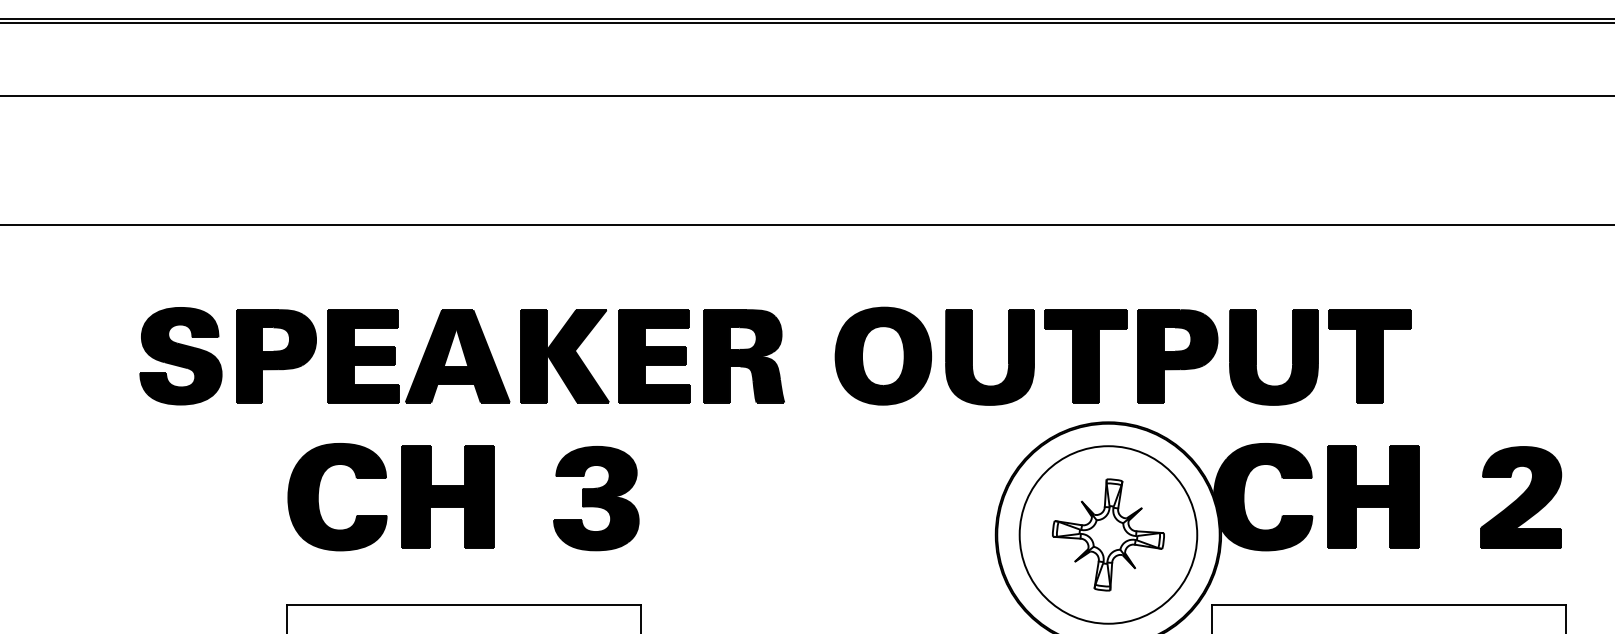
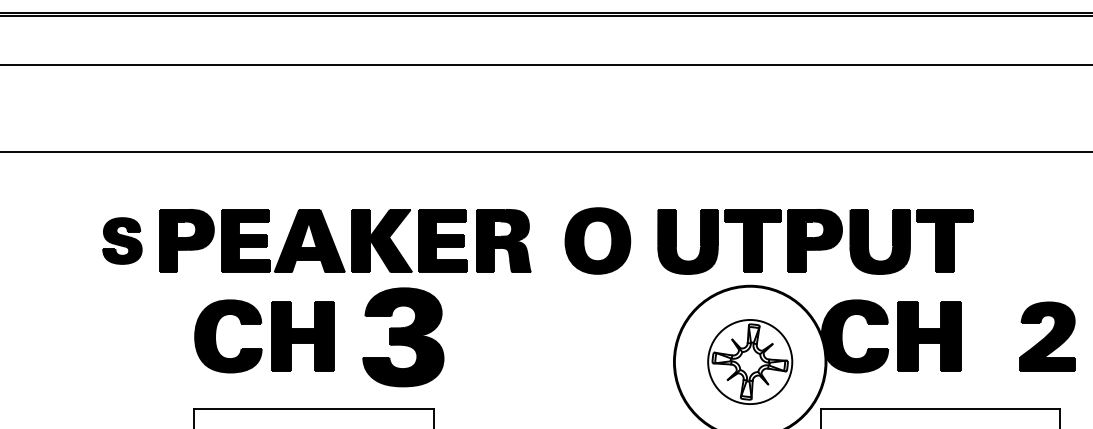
part: (181, 355) -> (122, 240), size x0.7
part: (1178, 356) -> (815, 241), moved
part: (1521, 497) -> (1047, 336), moved
part: (596, 498) -> (403, 337), size x1.4
circle: (1108, 534) -> (750, 361), size x0.7

